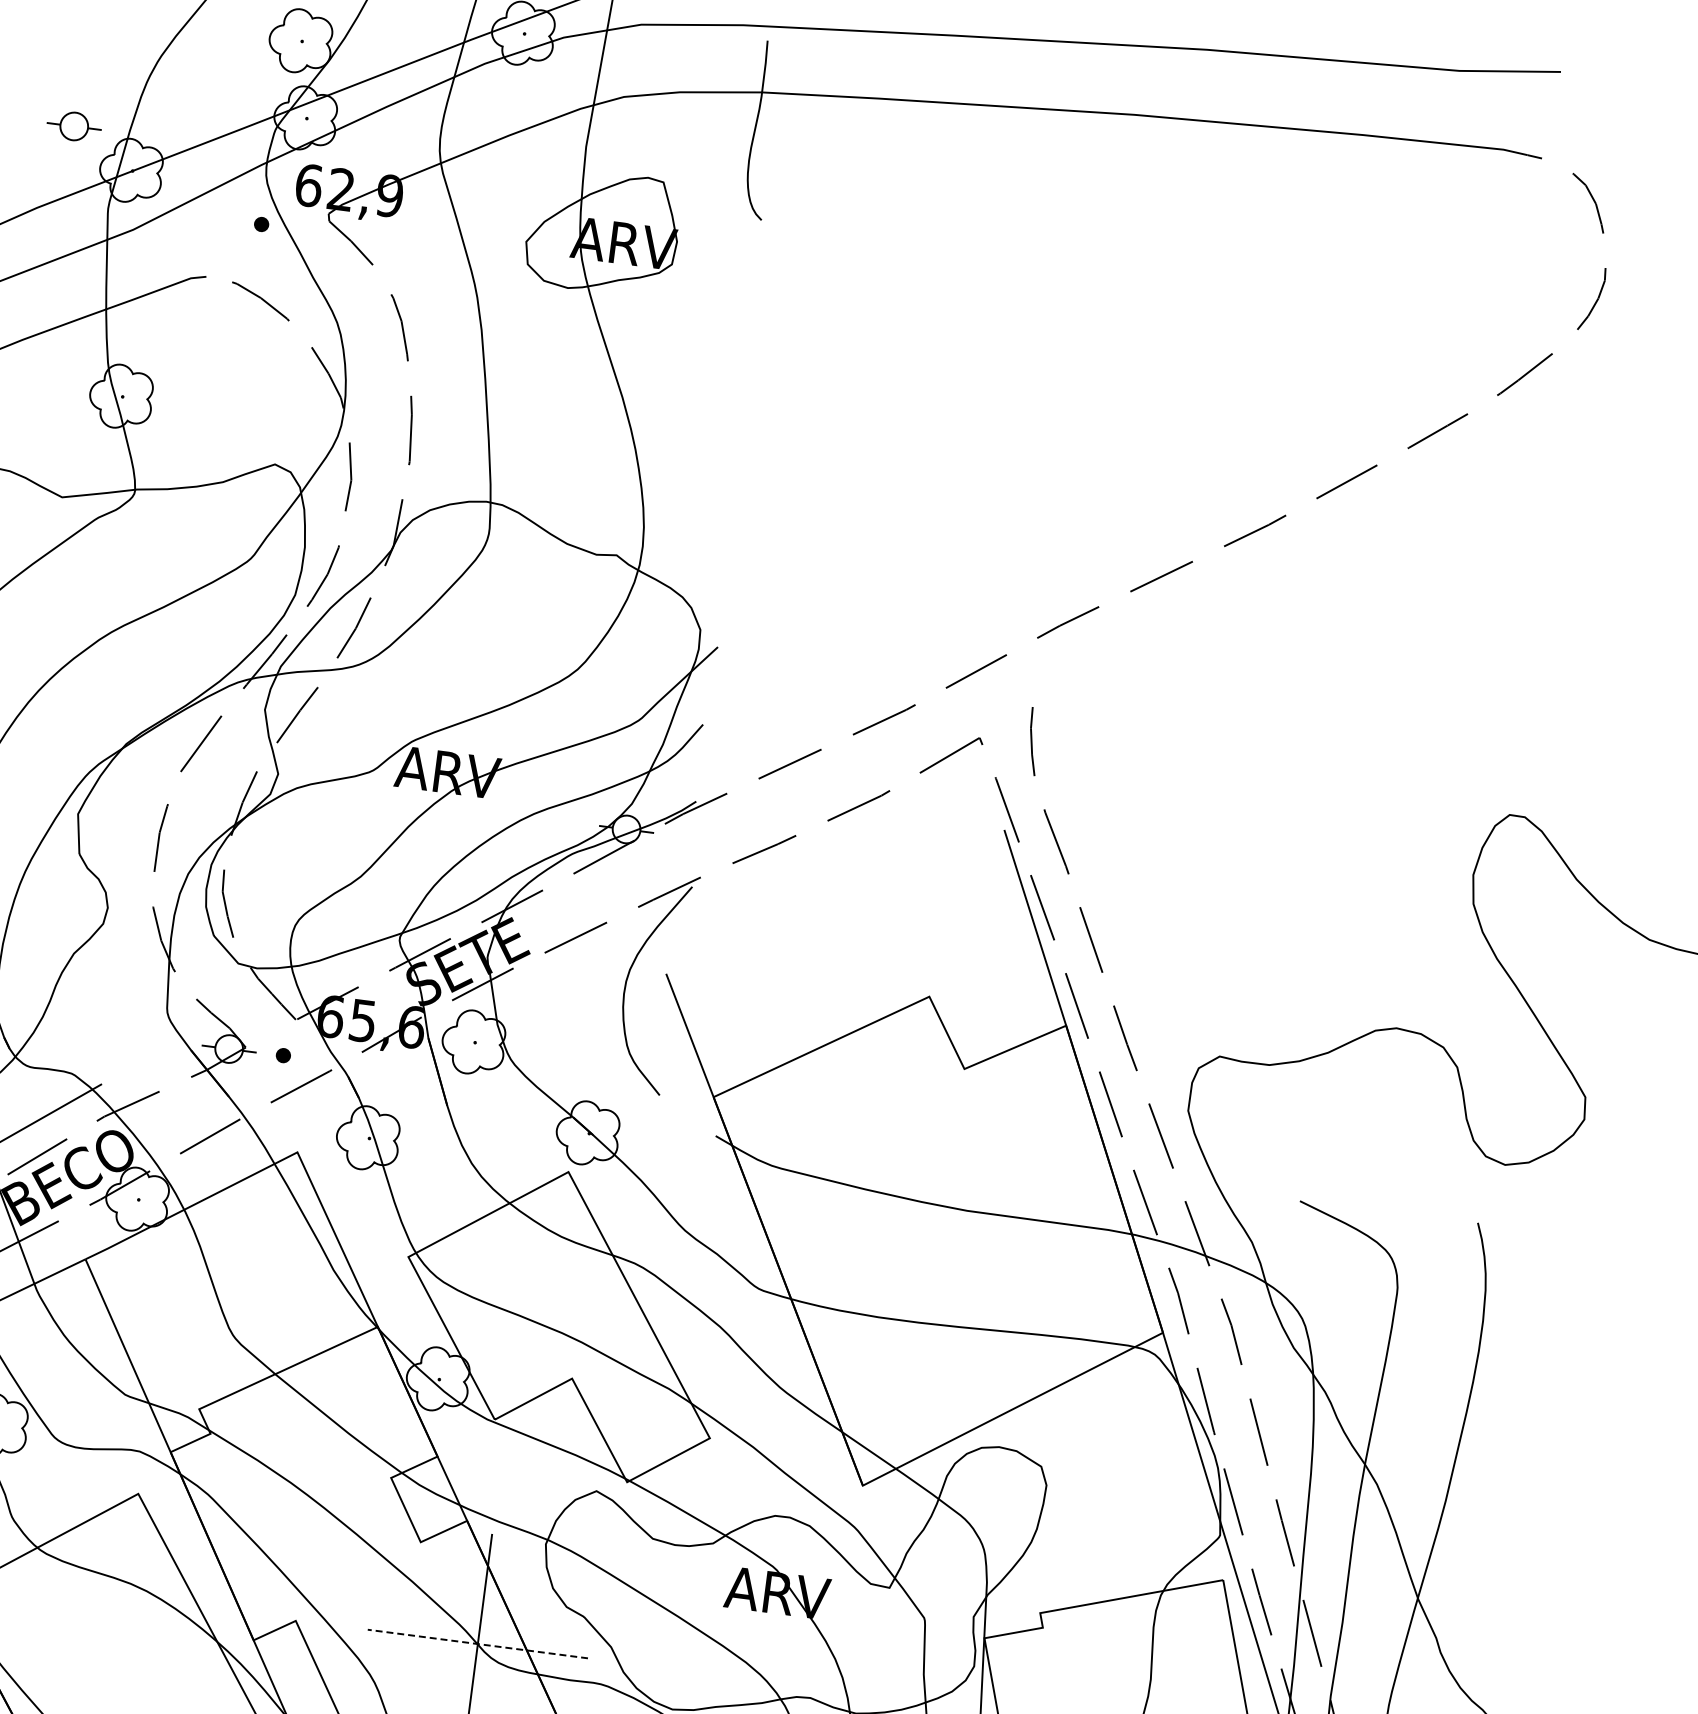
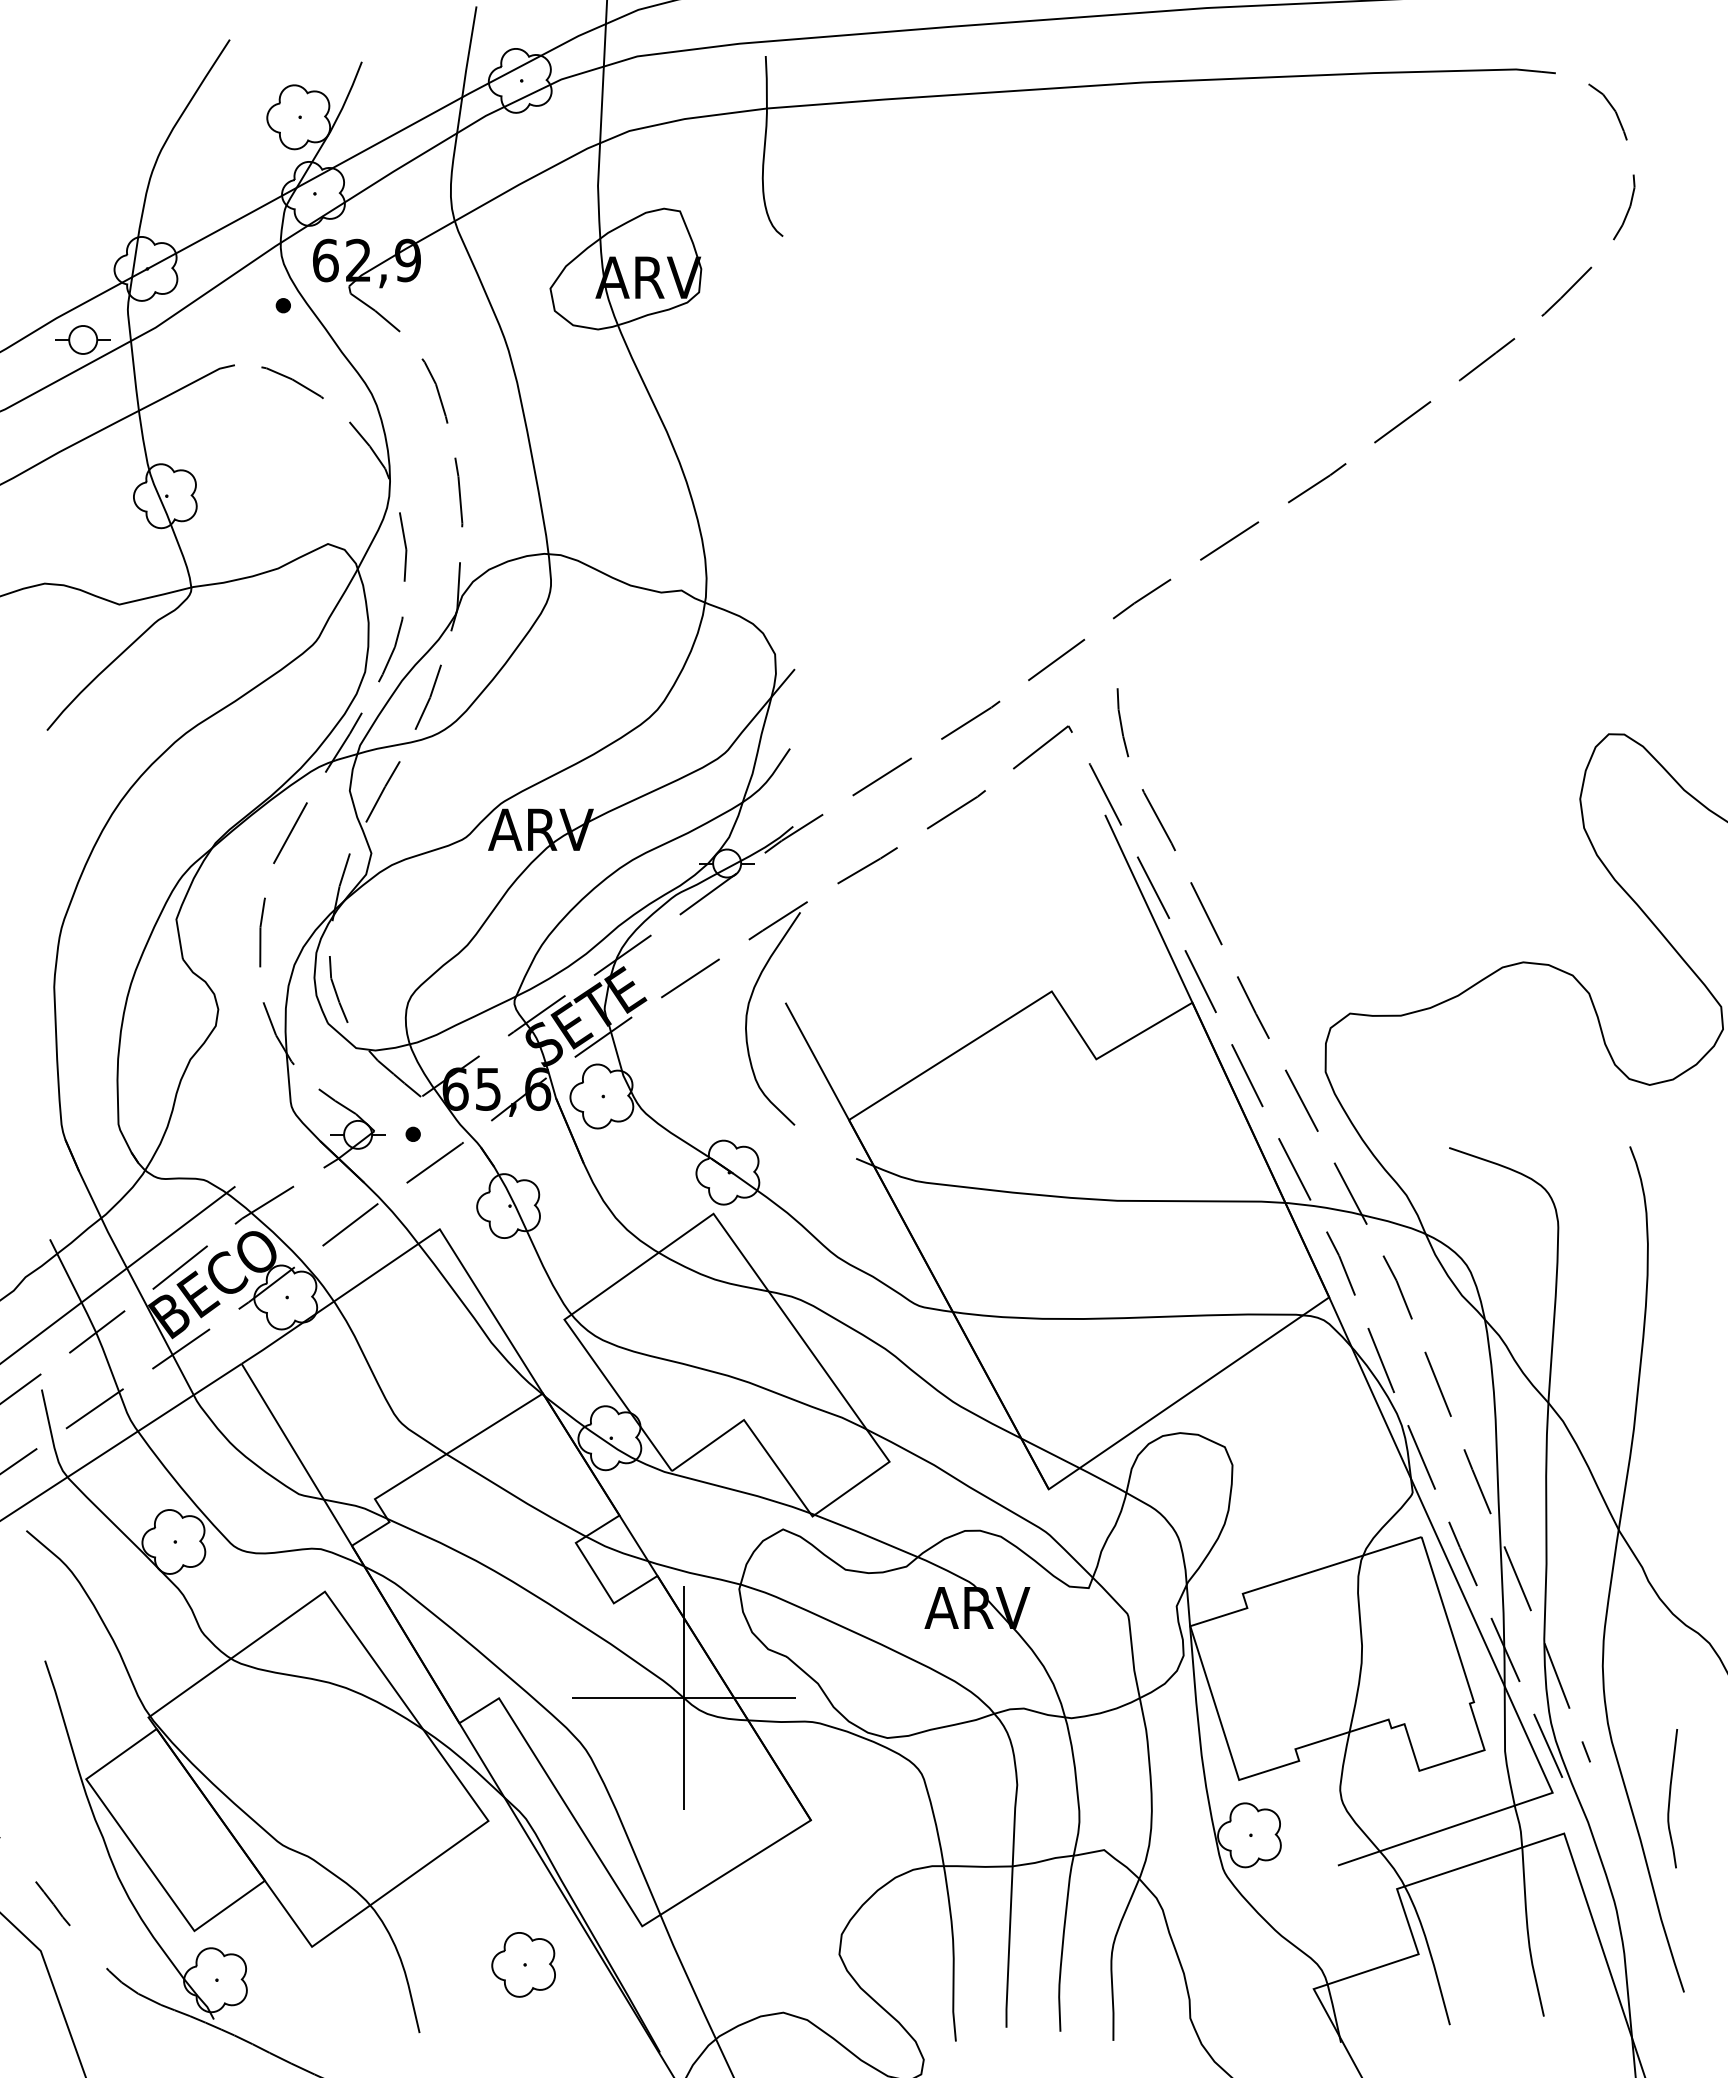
part: (73, 125) -> (82, 339), moved
line: (477, 1643) -> (683, 1697), dashed -> solid

